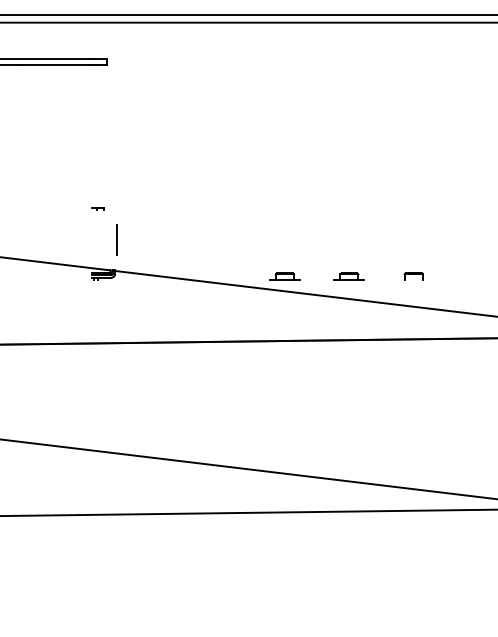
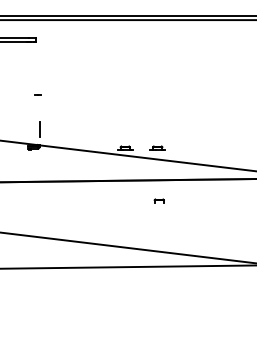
part: (96, 207) -> (37, 94), moved
part: (412, 275) -> (158, 200), moved

